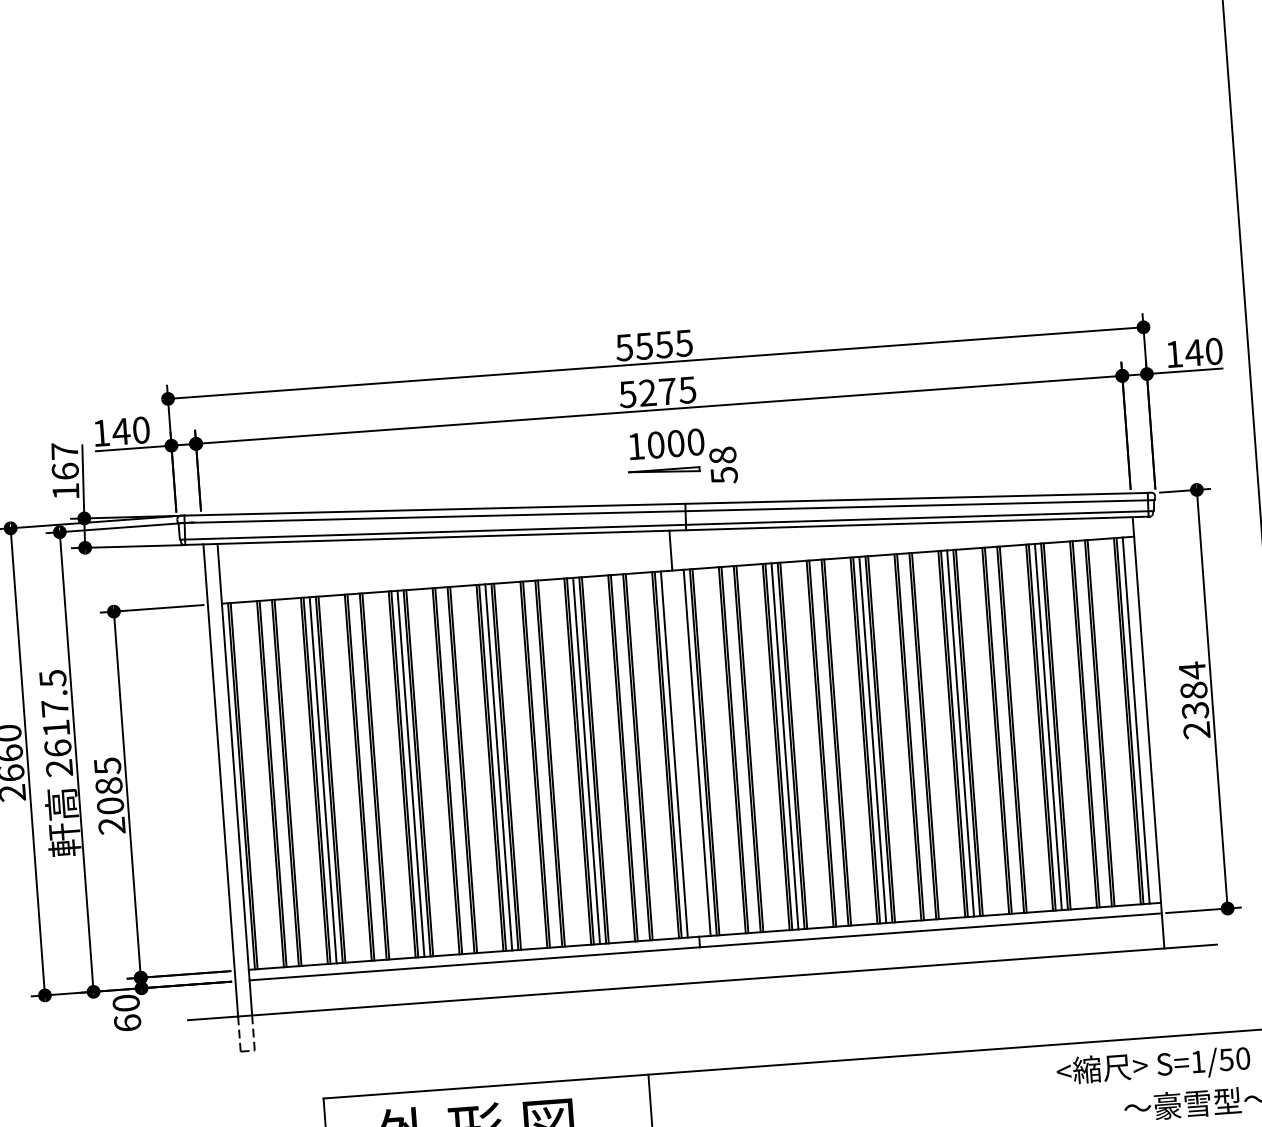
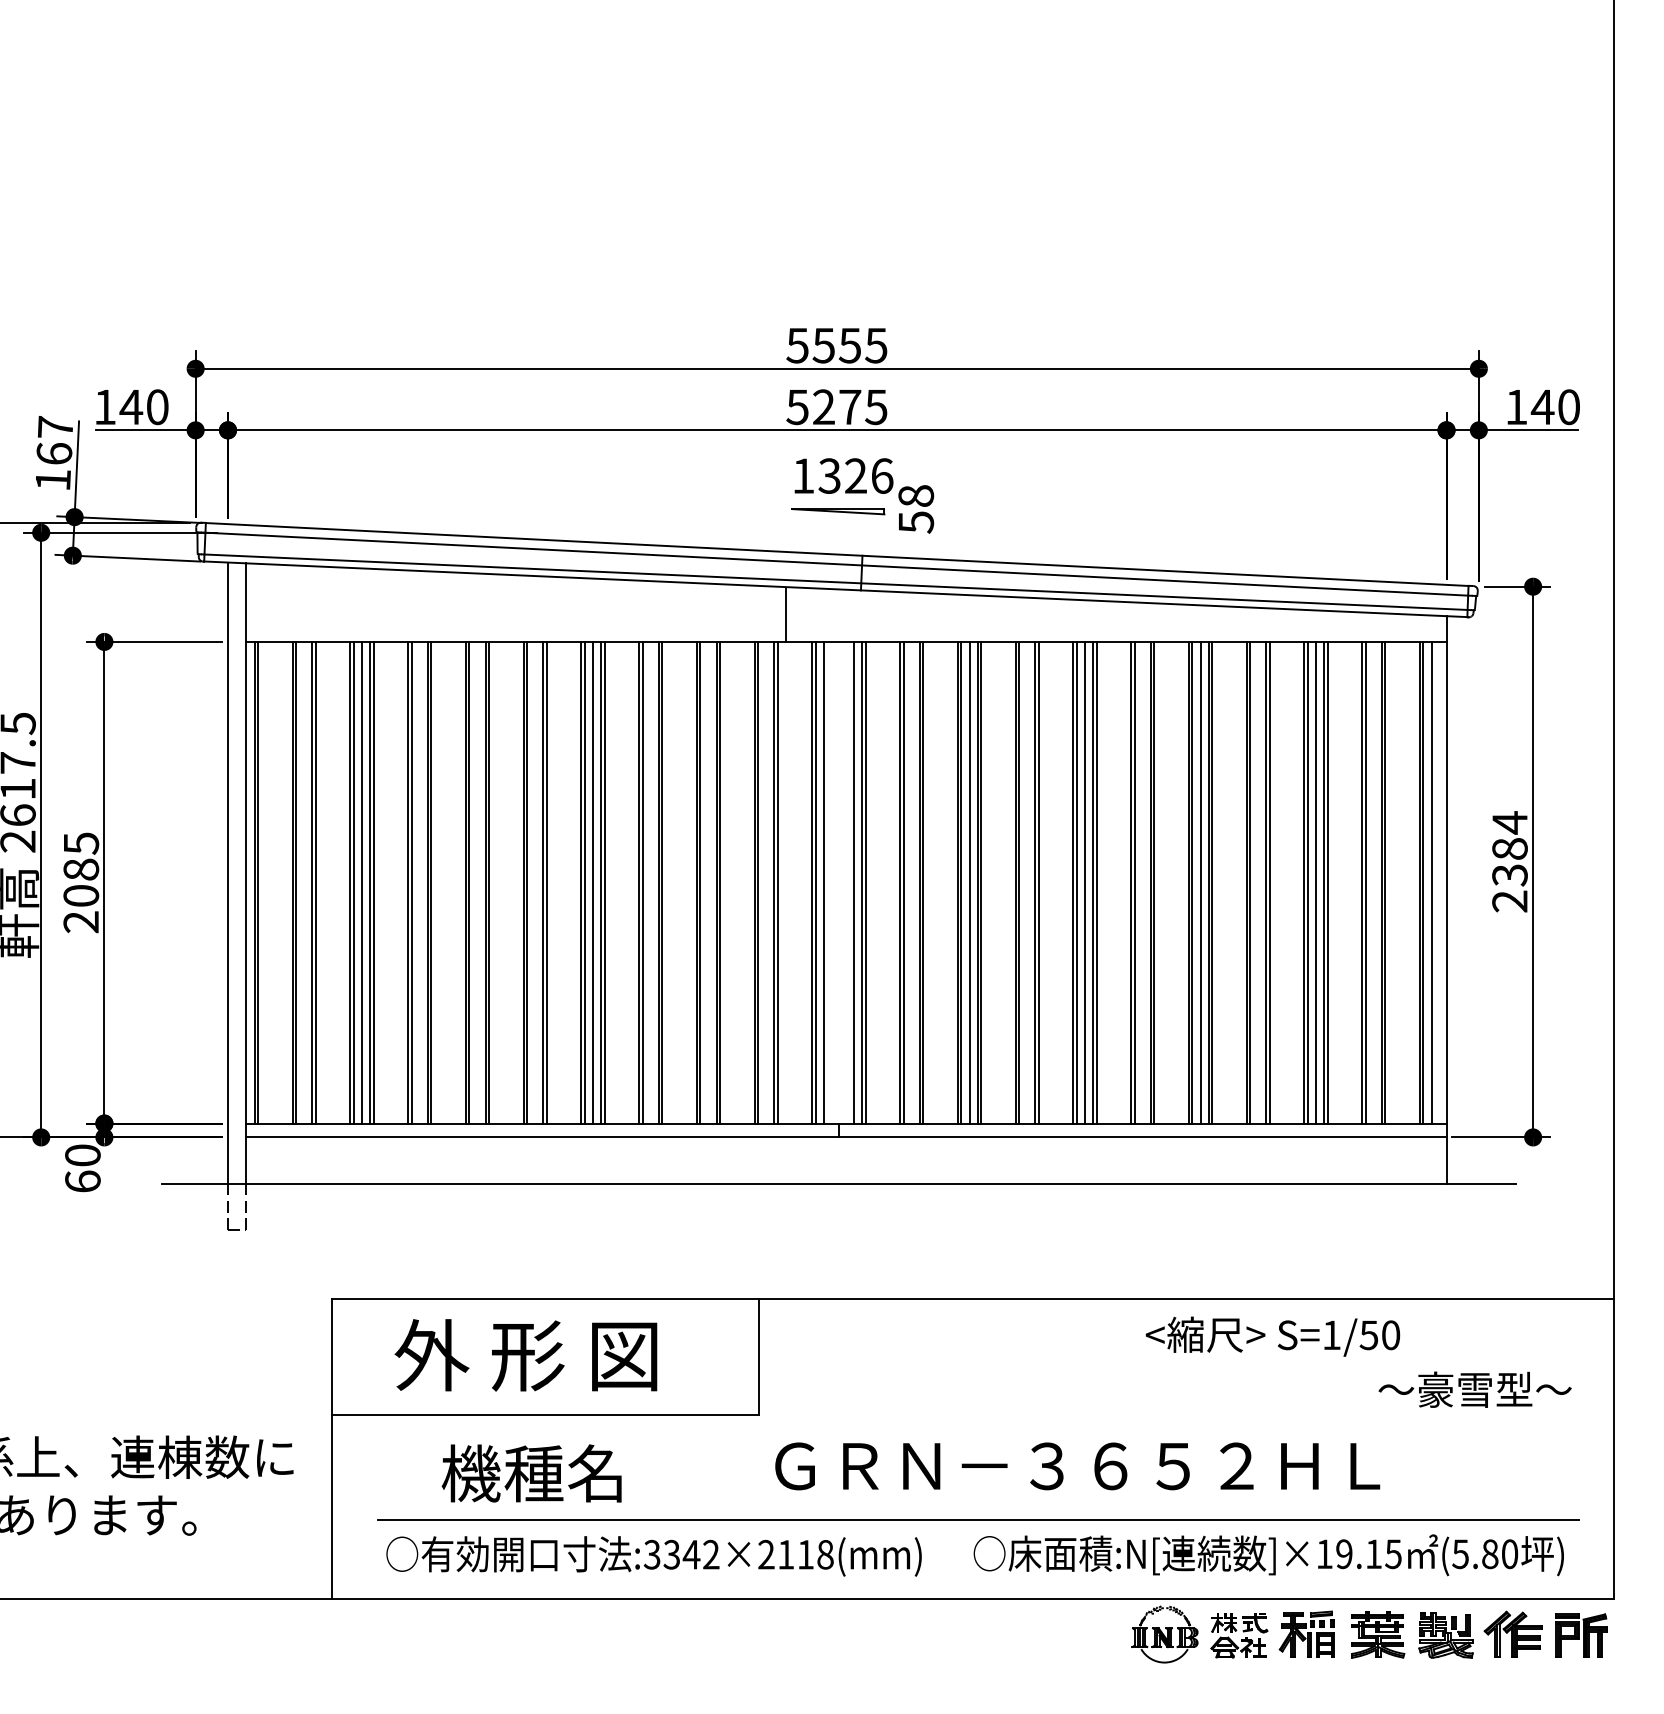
text: (675, 443) -> (855, 475), 1000 -> 1326
line: (671, 550) -> (786, 615), moved
line: (586, 760) -> (708, 882), removed
line: (410, 773) -> (477, 882), removed
text: (1153, 1066) -> (1272, 1336), moved

